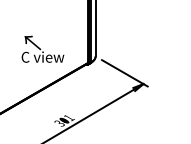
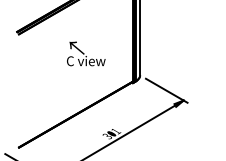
text: (43, 48) -> (86, 53), moved

